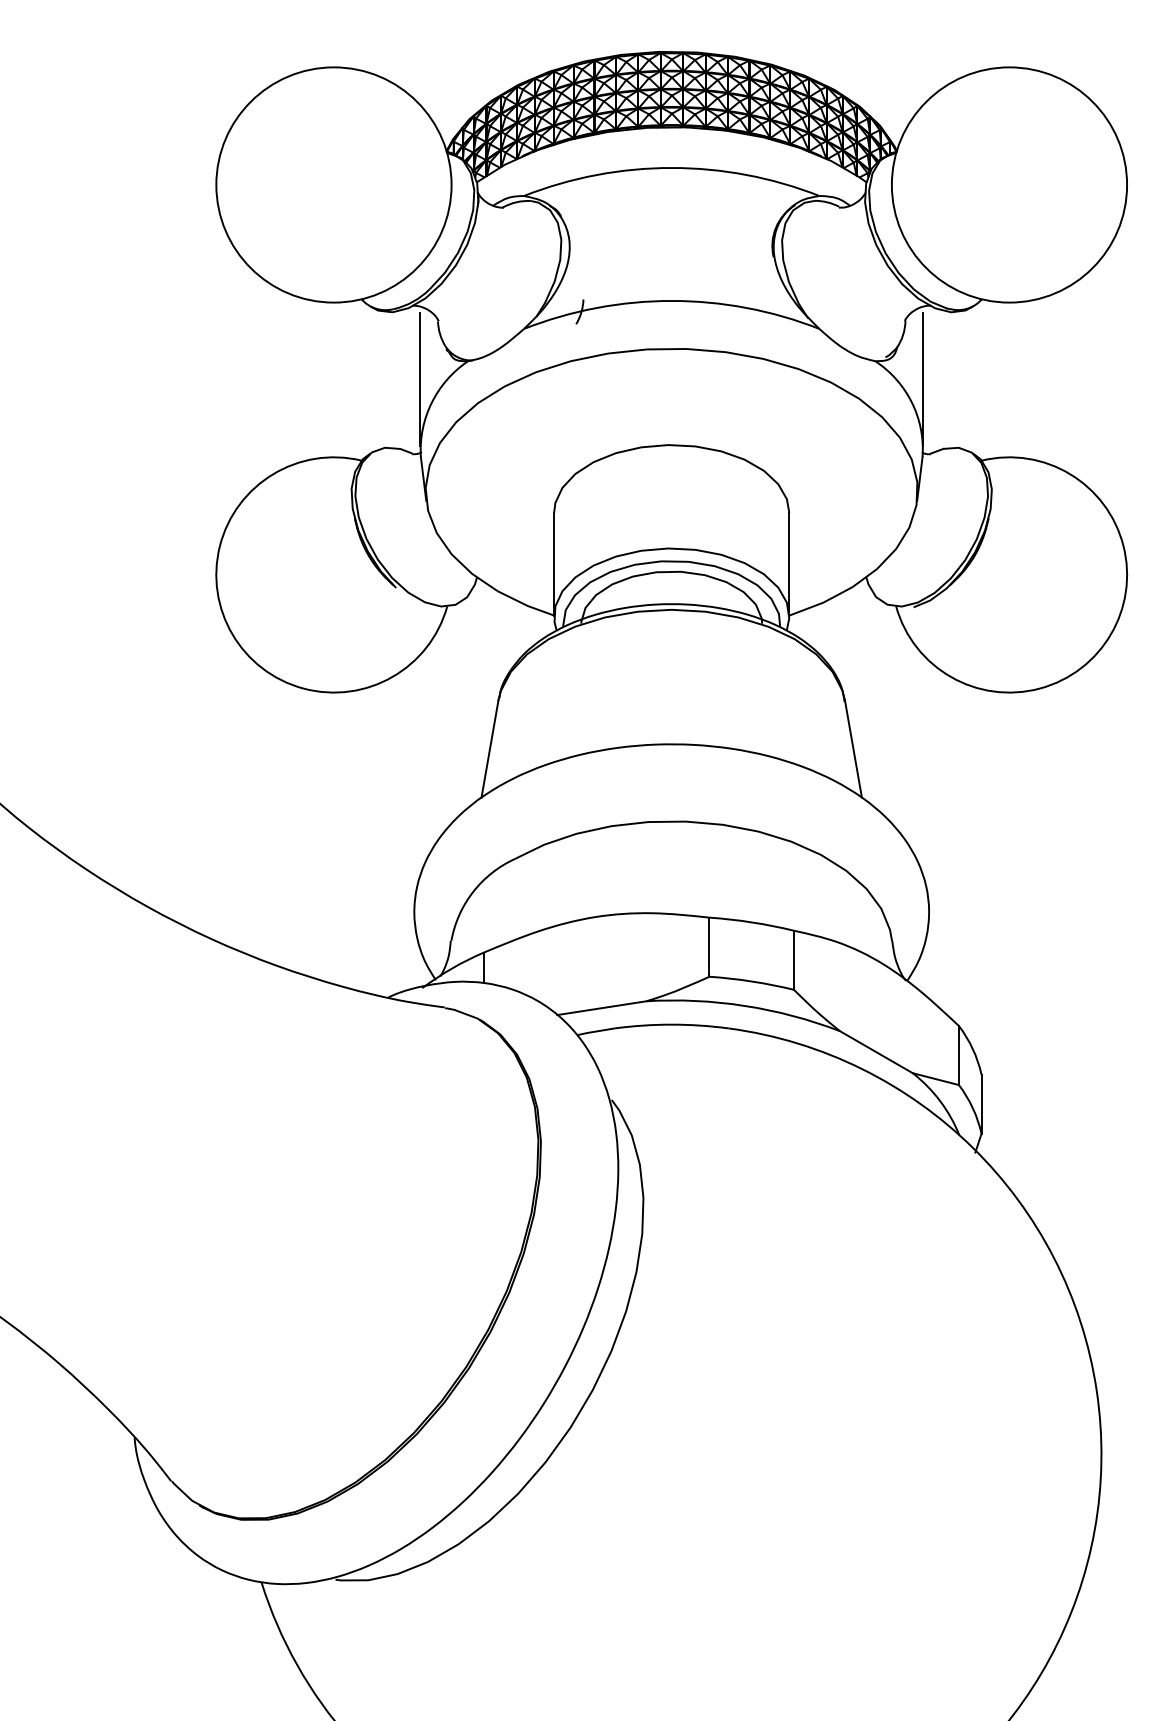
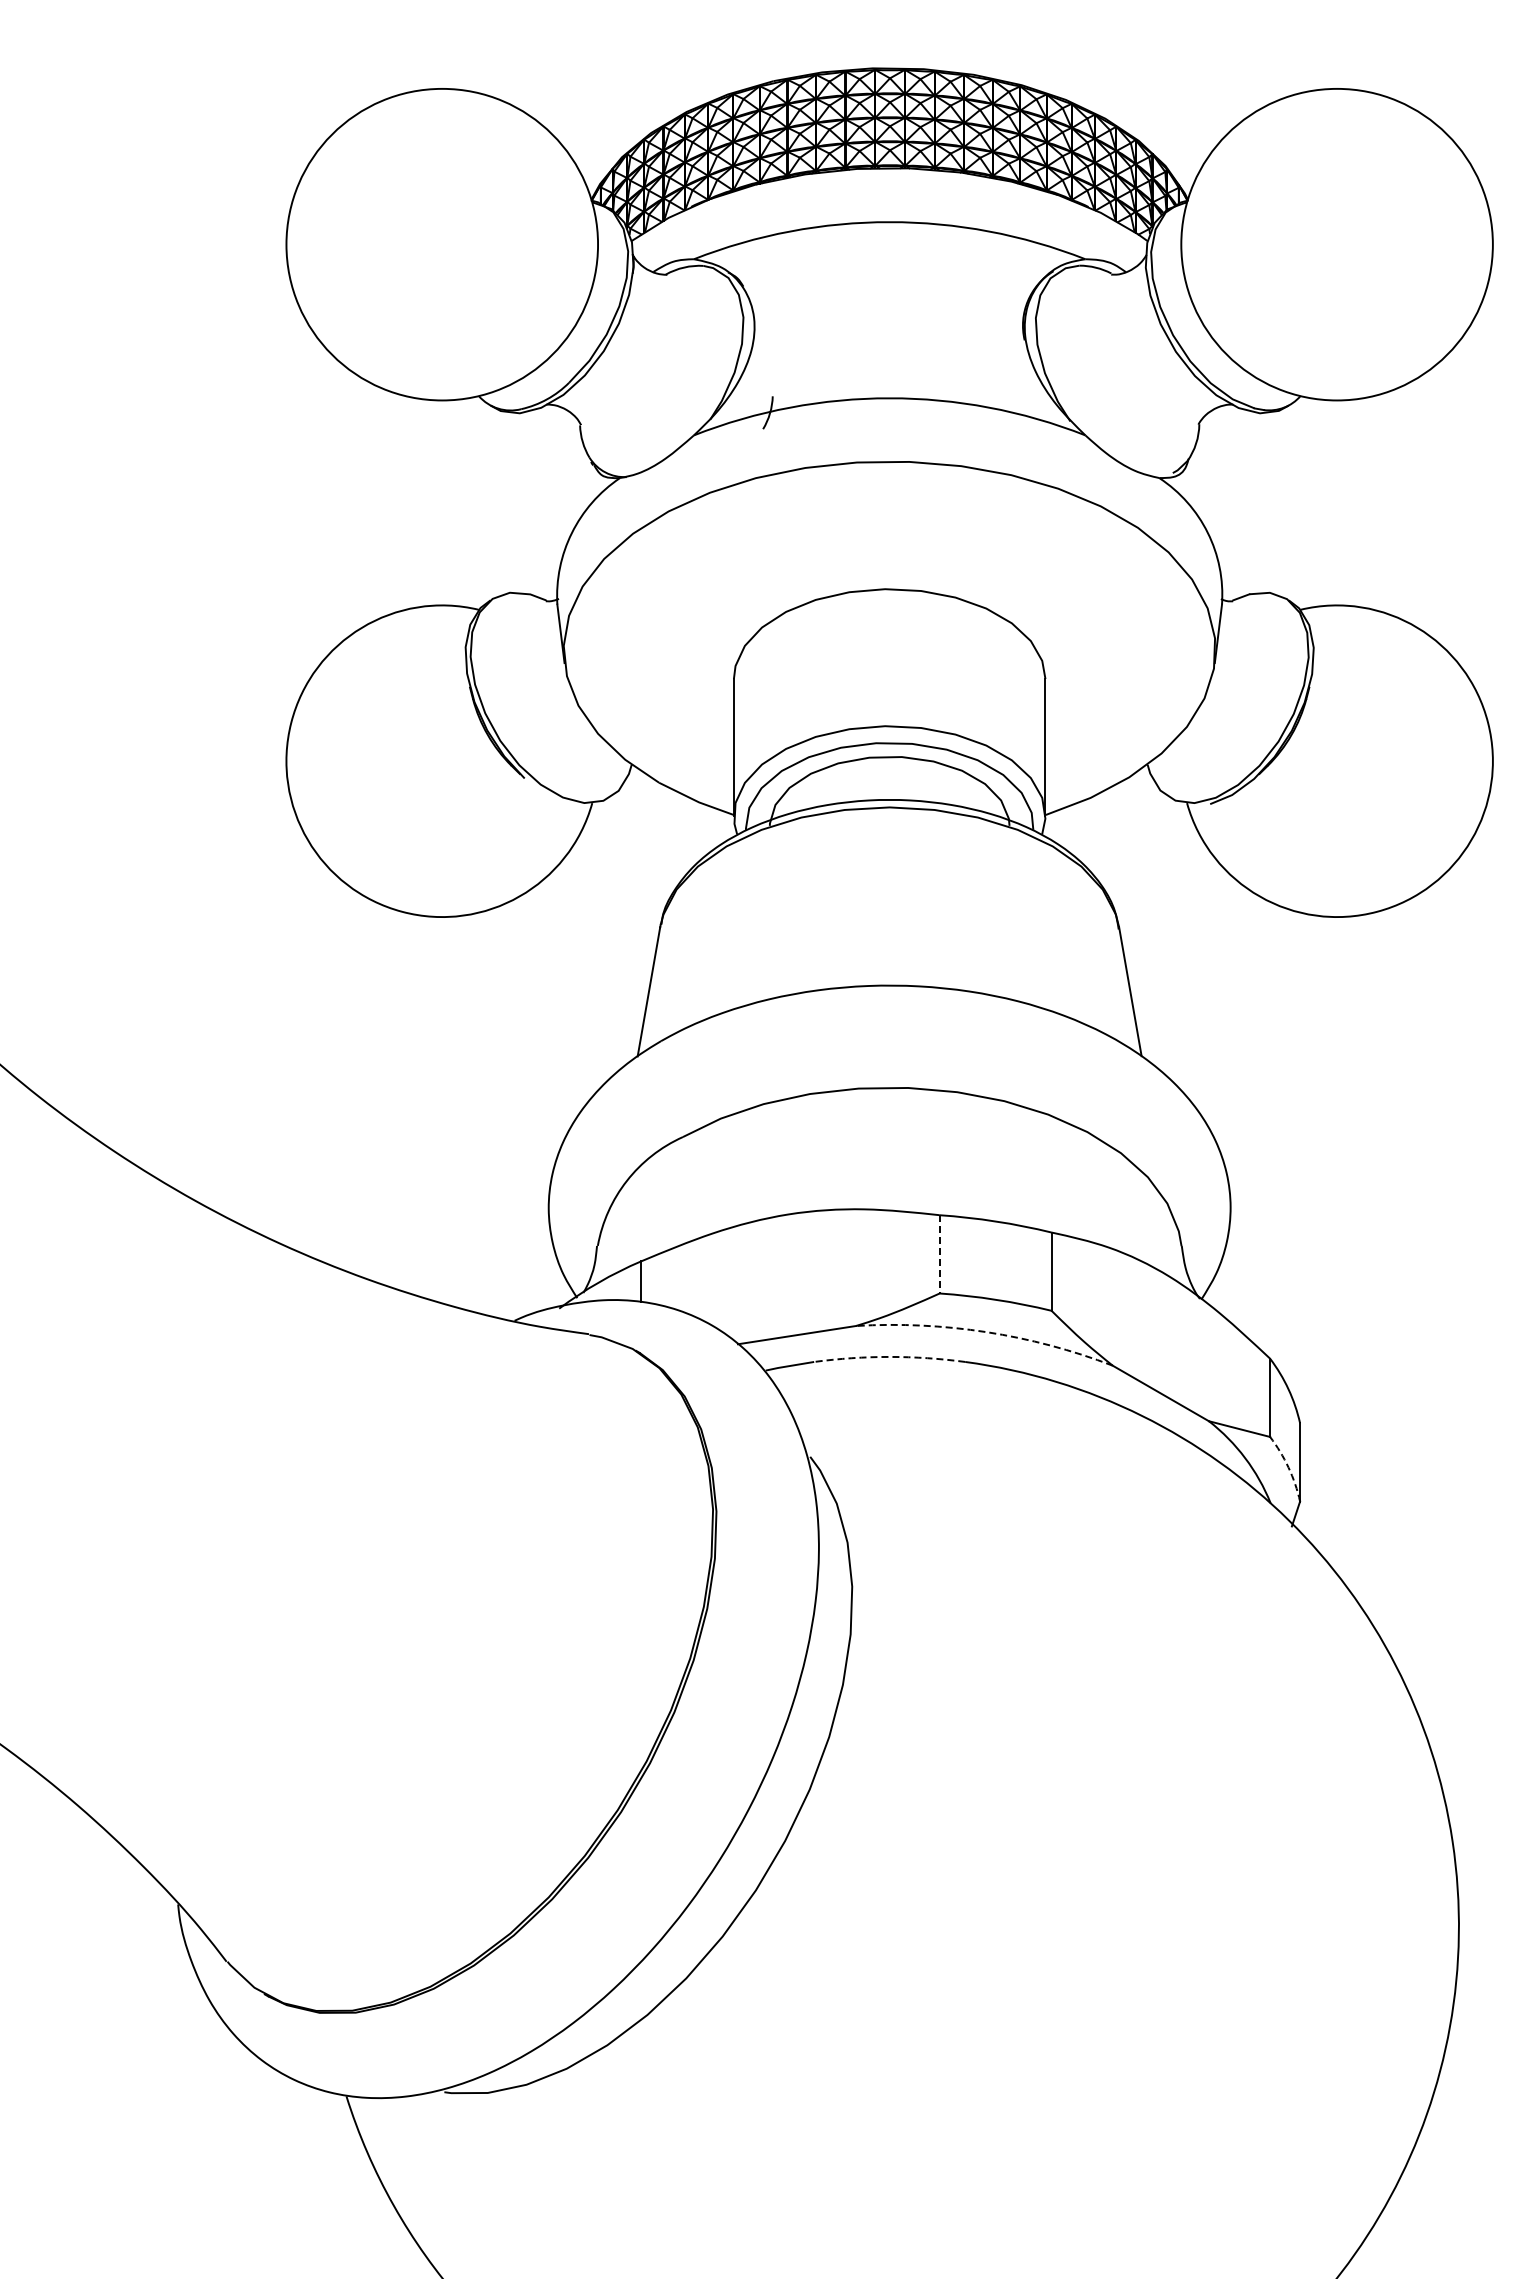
line: (420, 379) -> (556, 502), removed
line: (922, 379) -> (1222, 502), removed
line: (709, 947) -> (939, 1254), solid -> dashed
arc: (744, 1006) -> (986, 1332), solid -> dashed
arc: (671, 1024) -> (889, 1356), solid -> dashed
arc: (972, 1108) -> (1288, 1467), solid -> dashed

